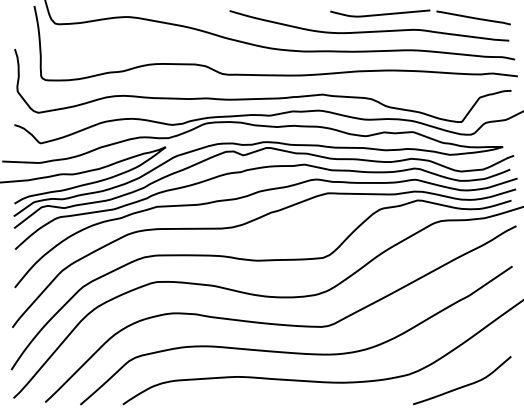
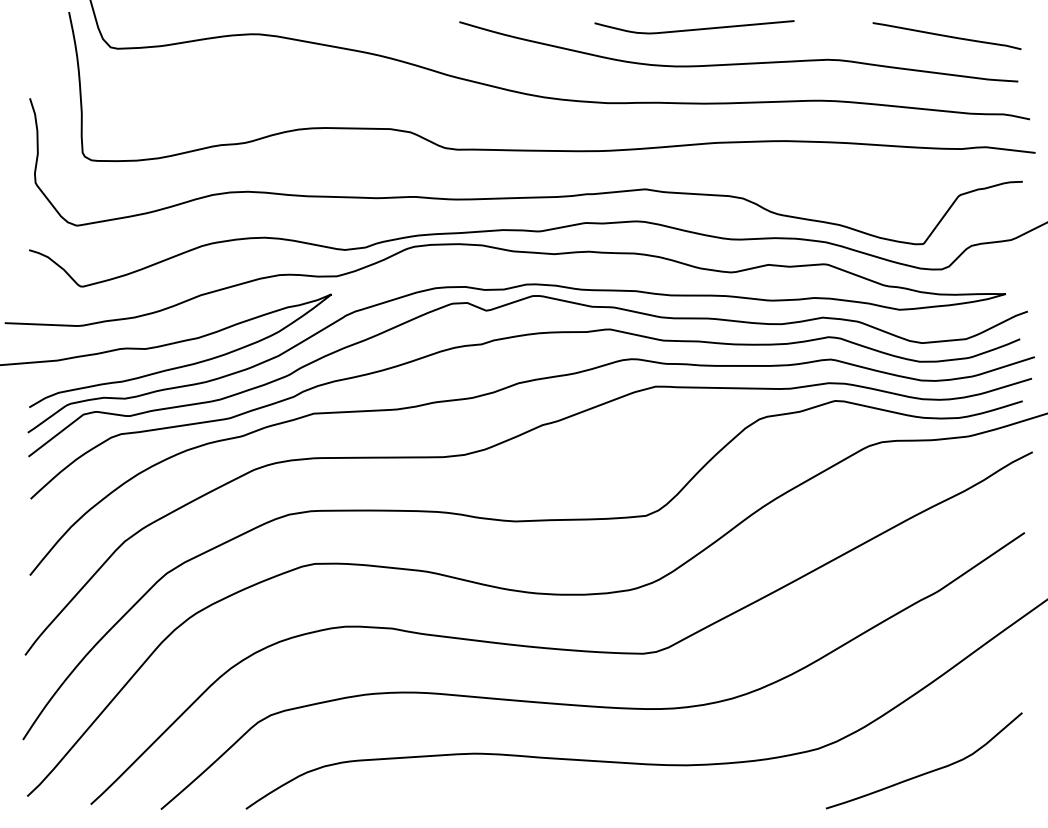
curve: (380, 13) -> (694, 27), moved

